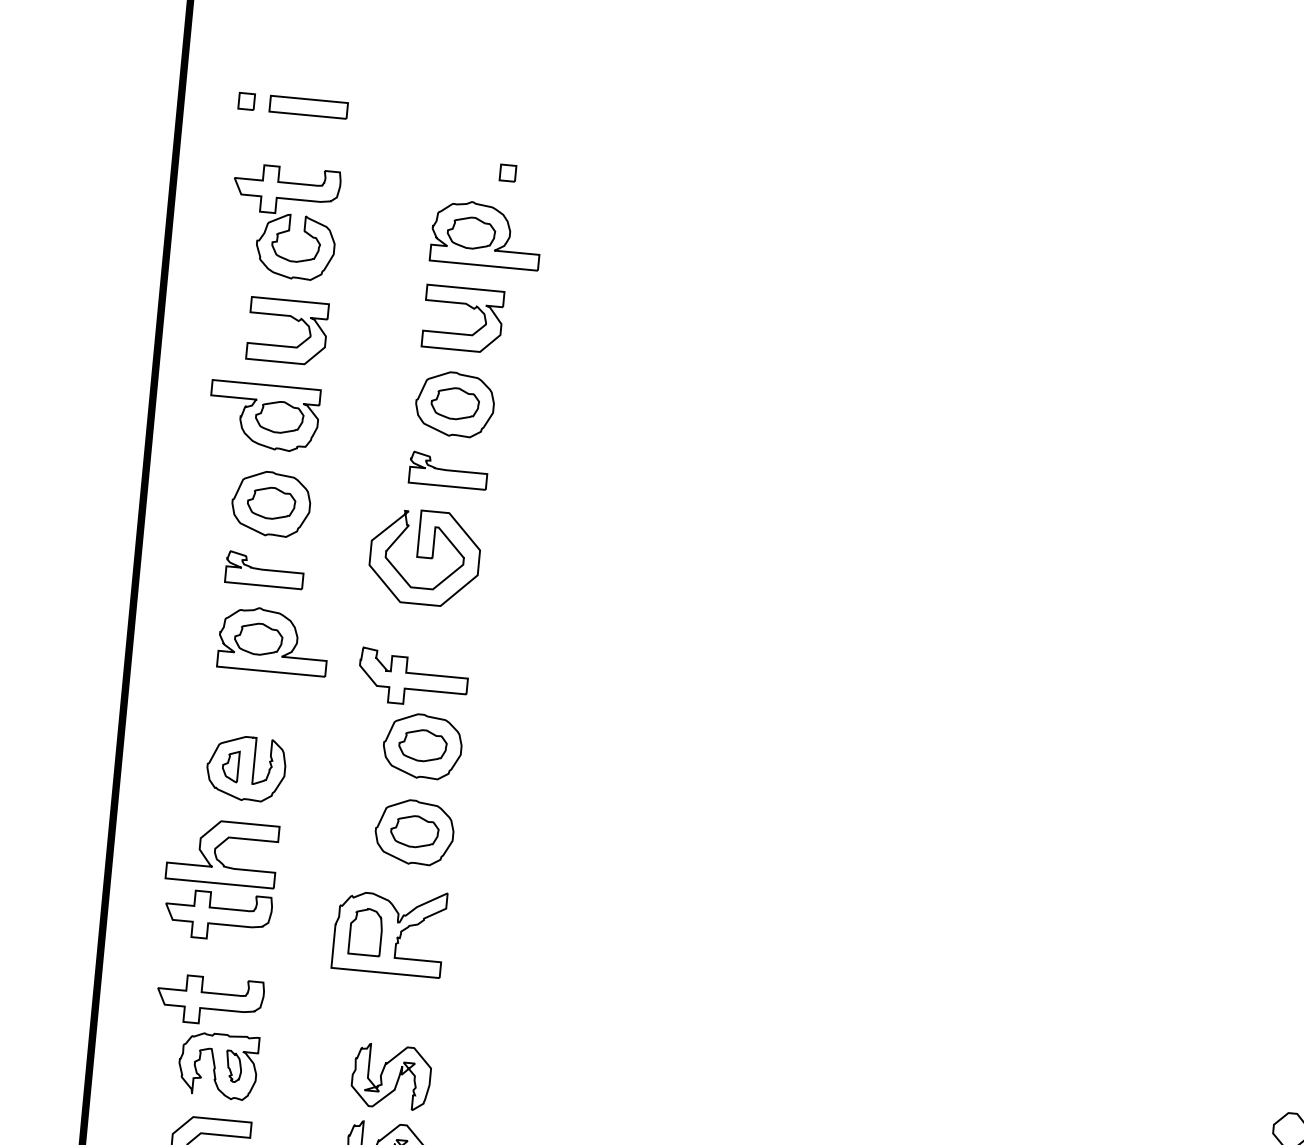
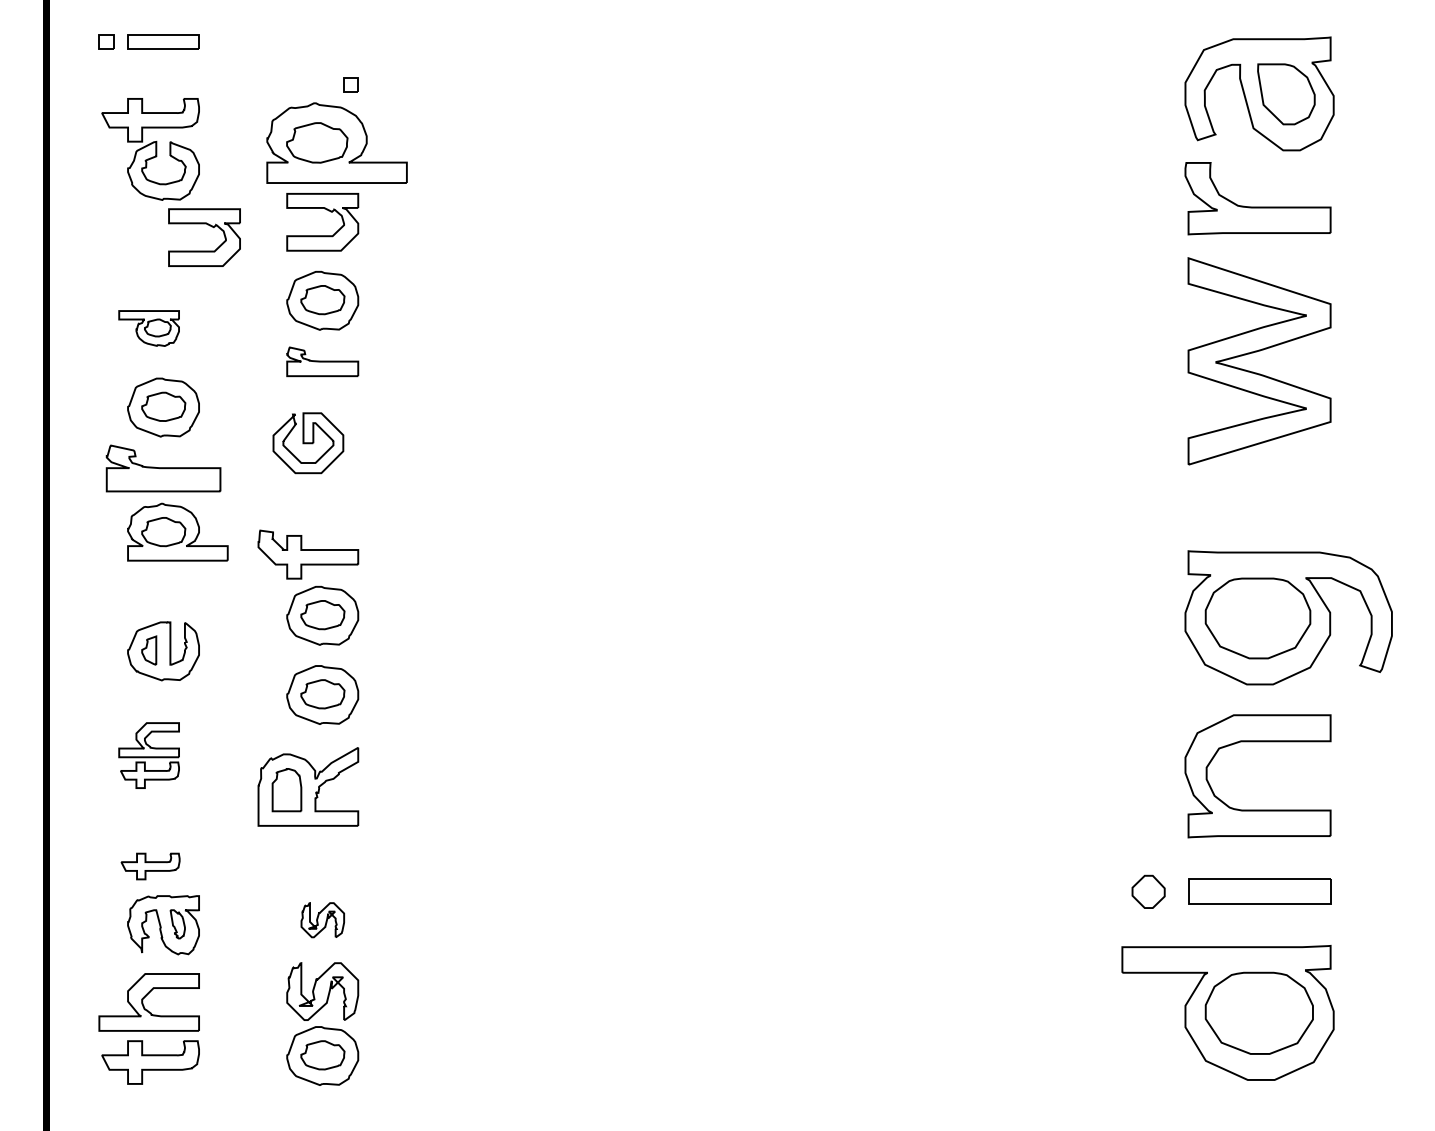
part: (486, 233) -> (336, 142), size x1.4
part: (294, 319) -> (209, 226), moved
part: (262, 416) -> (148, 328), size x0.6
part: (425, 556) -> (308, 442), size x0.7
part: (264, 570) -> (163, 468), size x1.6
part: (219, 880) -> (148, 755), size x0.6
part: (209, 1000) -> (150, 866), size x0.6
part: (391, 1076) -> (322, 919), size x0.6

